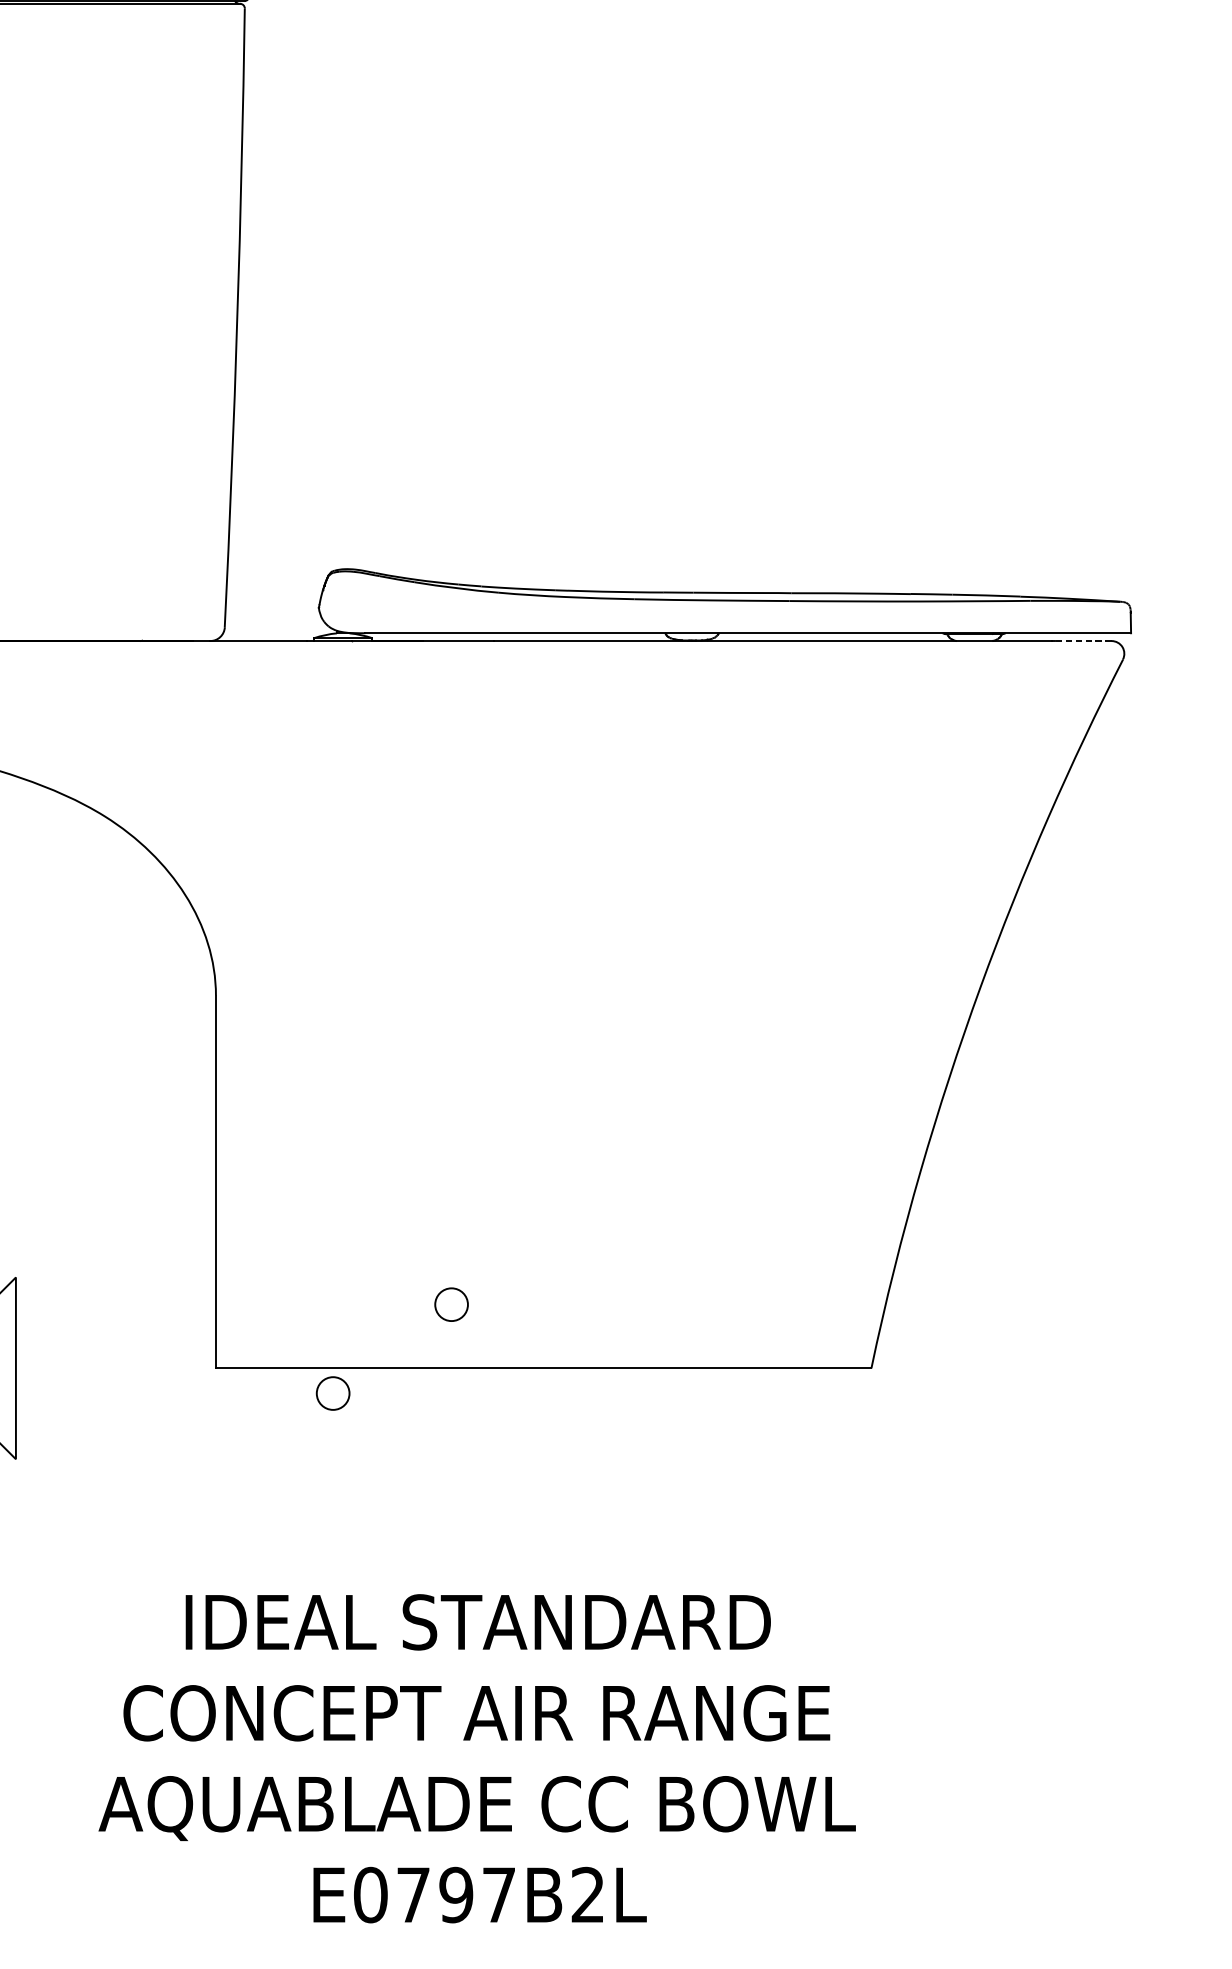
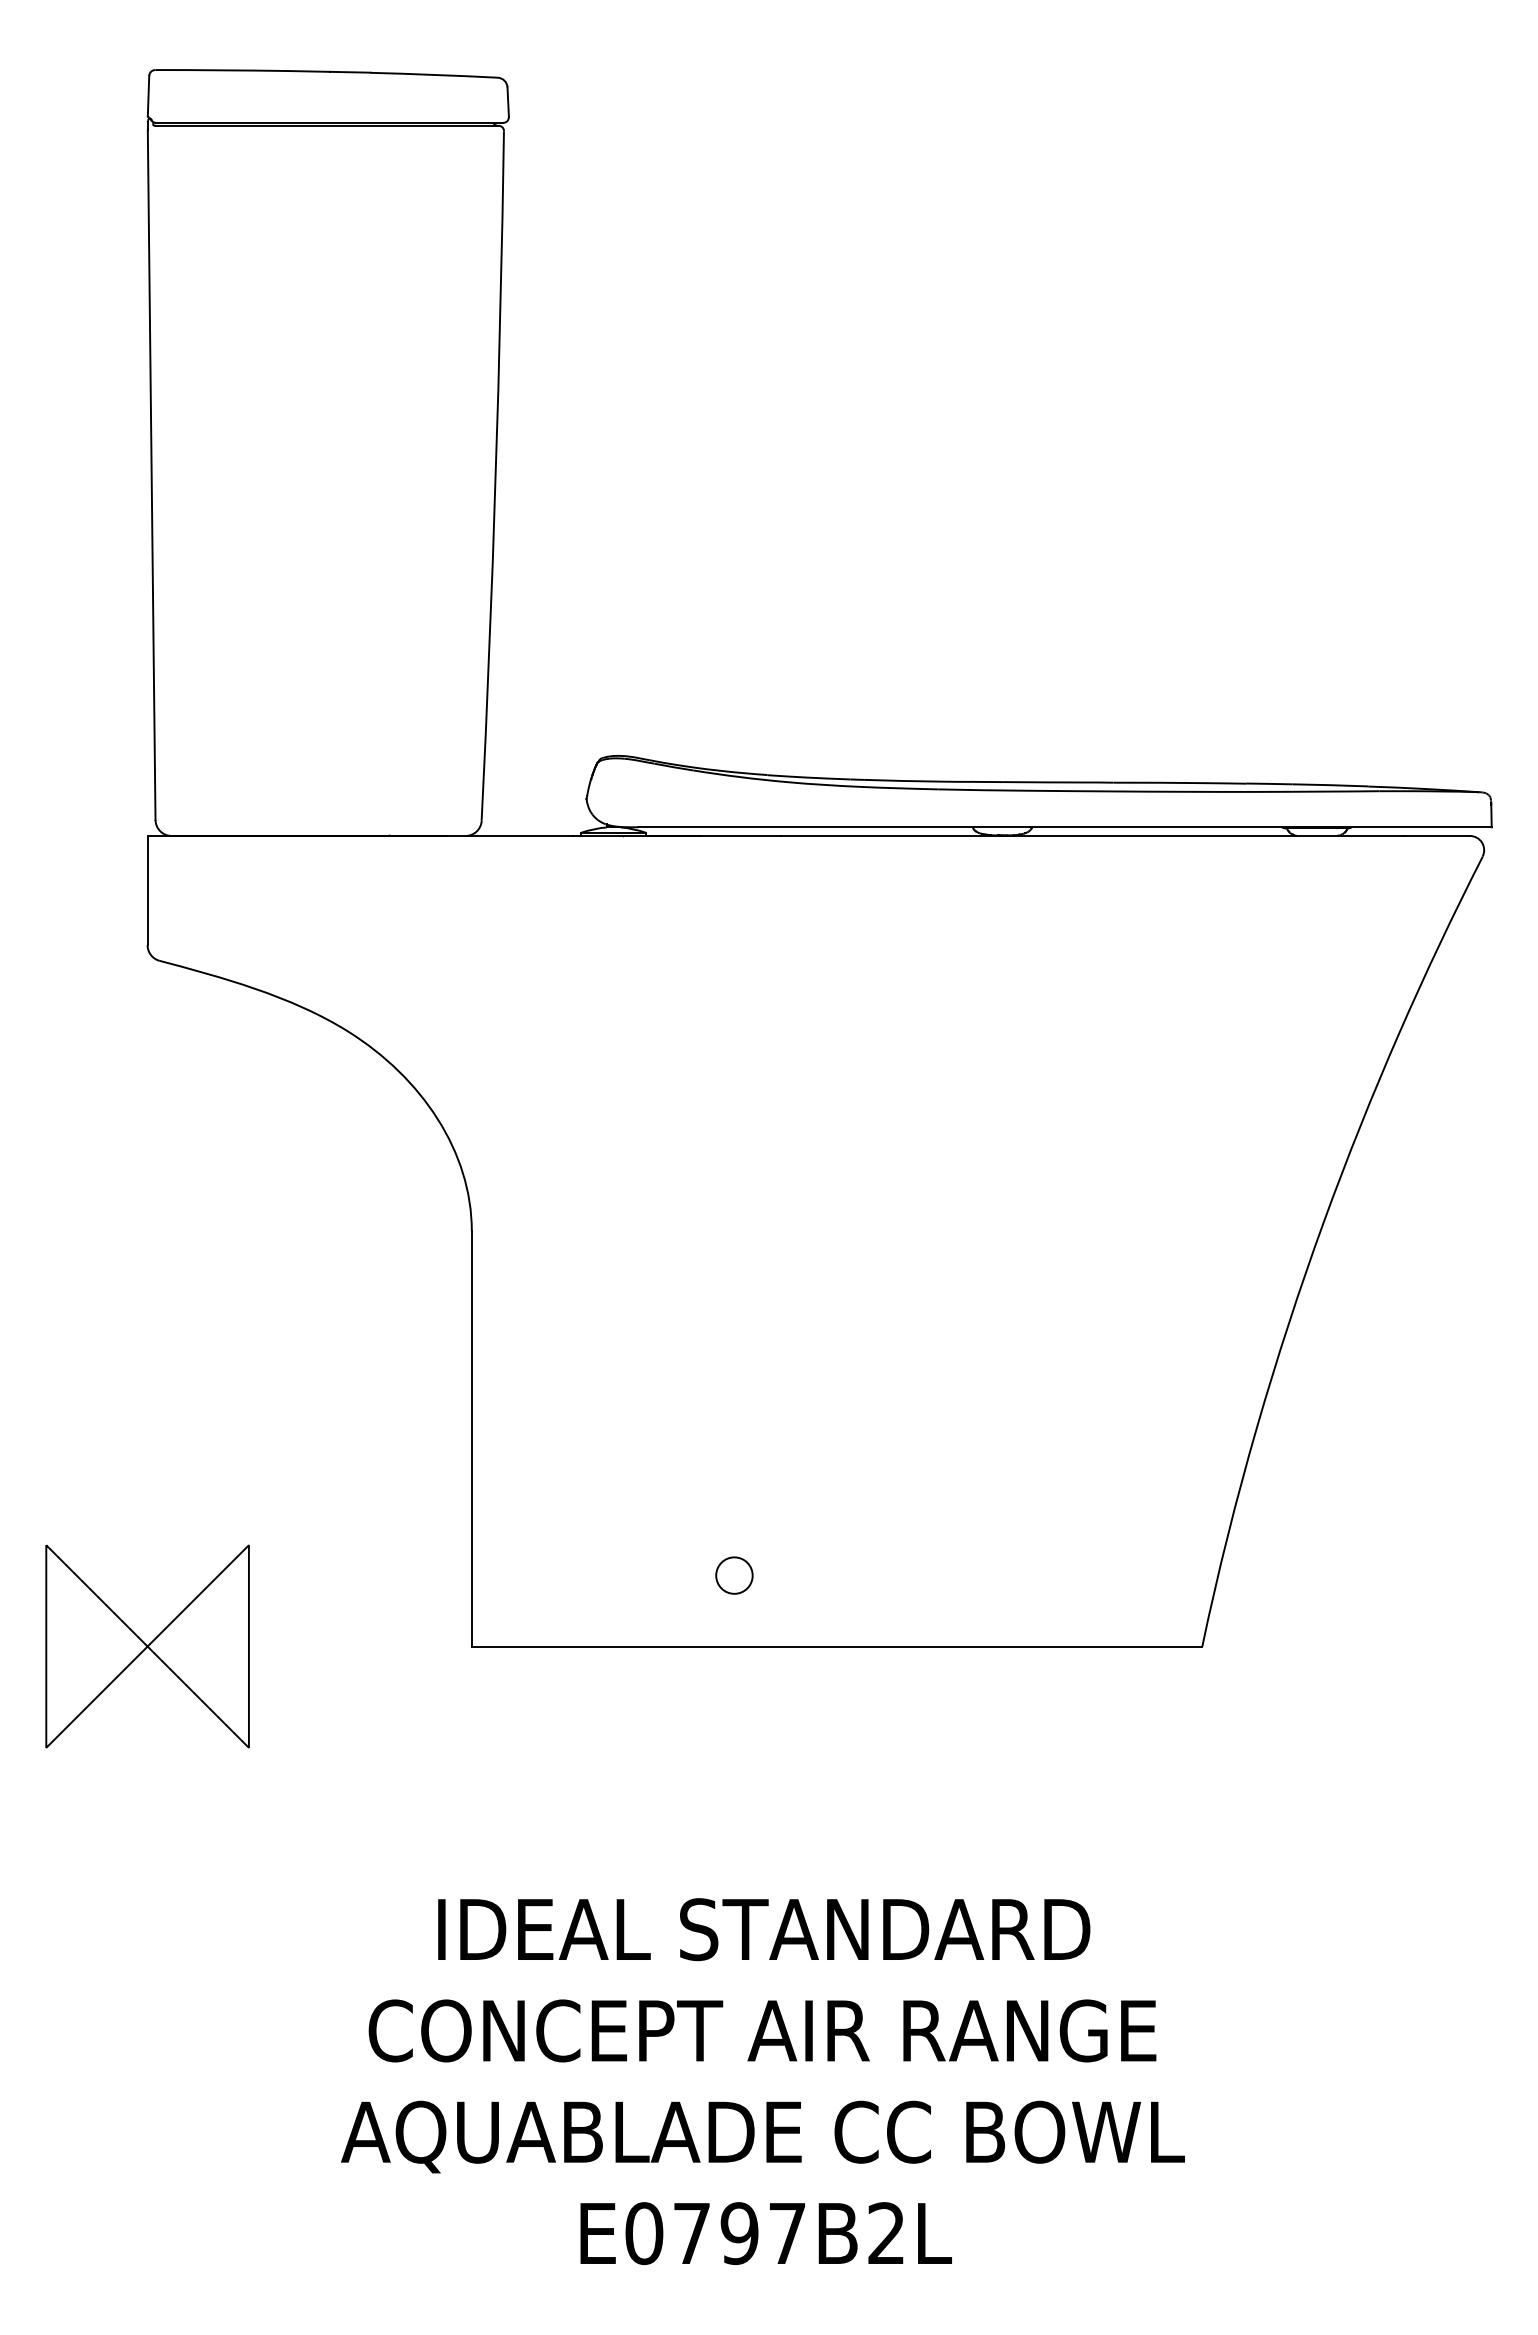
line: (1083, 641) -> (1438, 836), dashed -> solid
circle: (333, 1393) -> (602, 1674), removed

